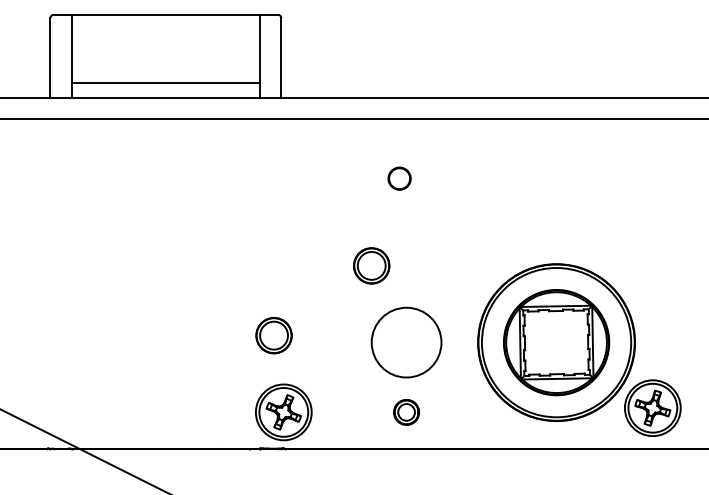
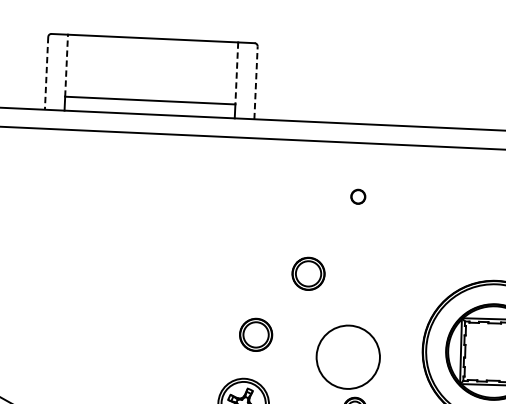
line: (72, 48) -> (66, 65), solid -> dashed
line: (259, 49) -> (236, 73), solid -> dashed
line: (281, 57) -> (256, 82), solid -> dashed
line: (50, 58) -> (46, 73), solid -> dashed
circle: (399, 178) -> (358, 196), size x0.7
part: (371, 265) -> (308, 273), moved
part: (273, 335) -> (255, 334), moved
circle: (406, 342) -> (348, 357), moved

